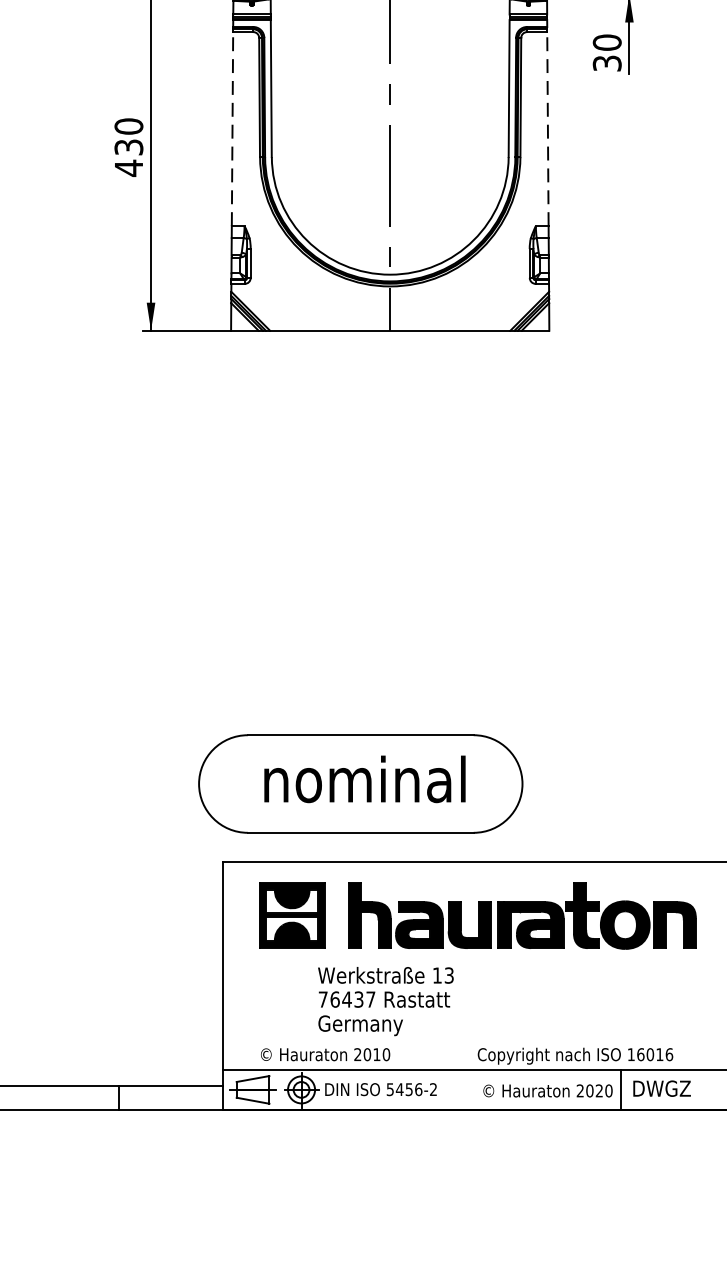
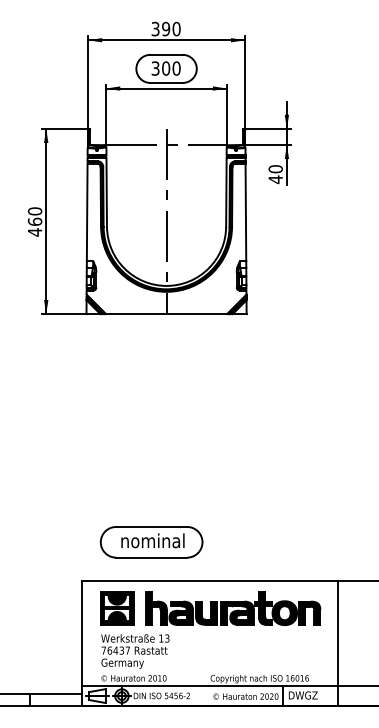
text: (606, 63) -> (275, 179), 30 -> 40
line: (233, 128) -> (87, 212), dashed -> solid
line: (547, 128) -> (245, 212), dashed -> solid
text: (127, 146) -> (34, 221), 430 -> 460
part: (360, 784) -> (151, 542), size x0.62
text: (386, 1001) -> (135, 651), moved

